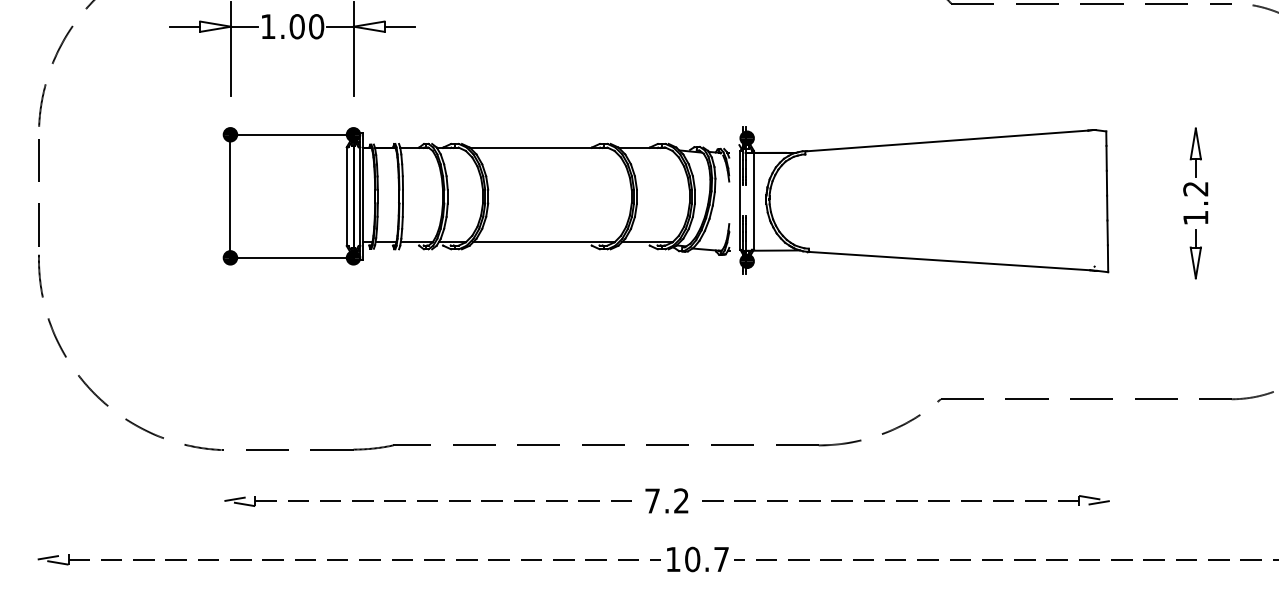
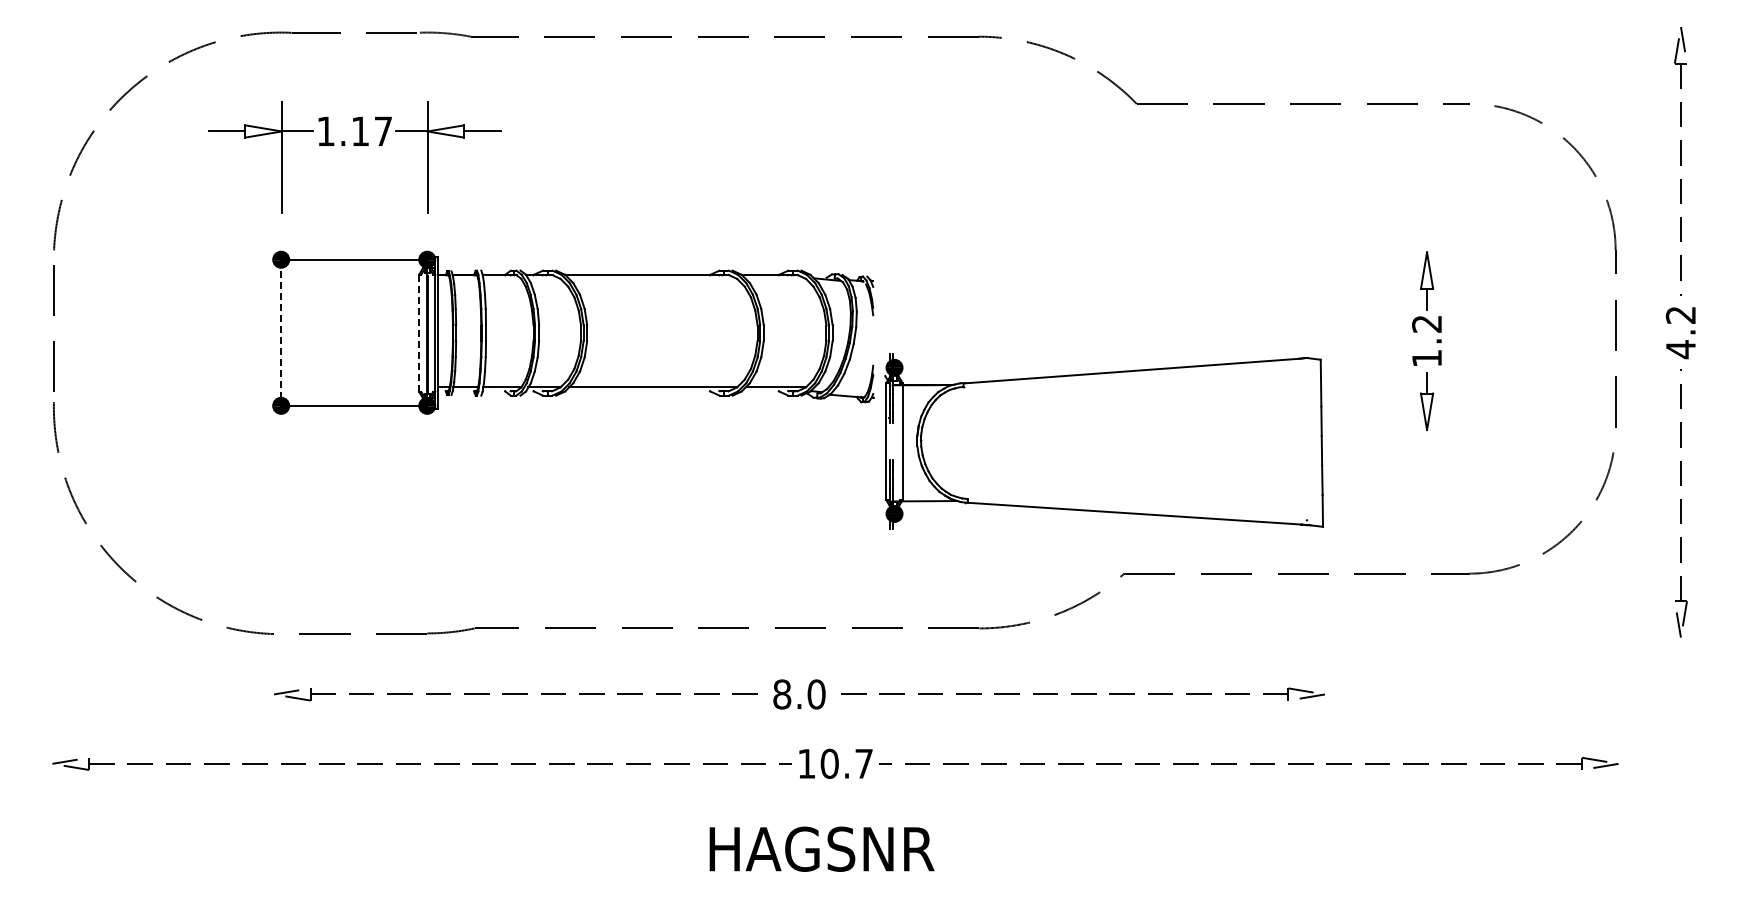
text: (306, 26) -> (371, 131), 1.00 -> 1.17
line: (230, 196) -> (281, 333), solid -> dashed
line: (346, 196) -> (419, 333), solid -> dashed
part: (923, 200) -> (1103, 441), moved
text: (667, 501) -> (799, 694), 7.2 -> 8.0

